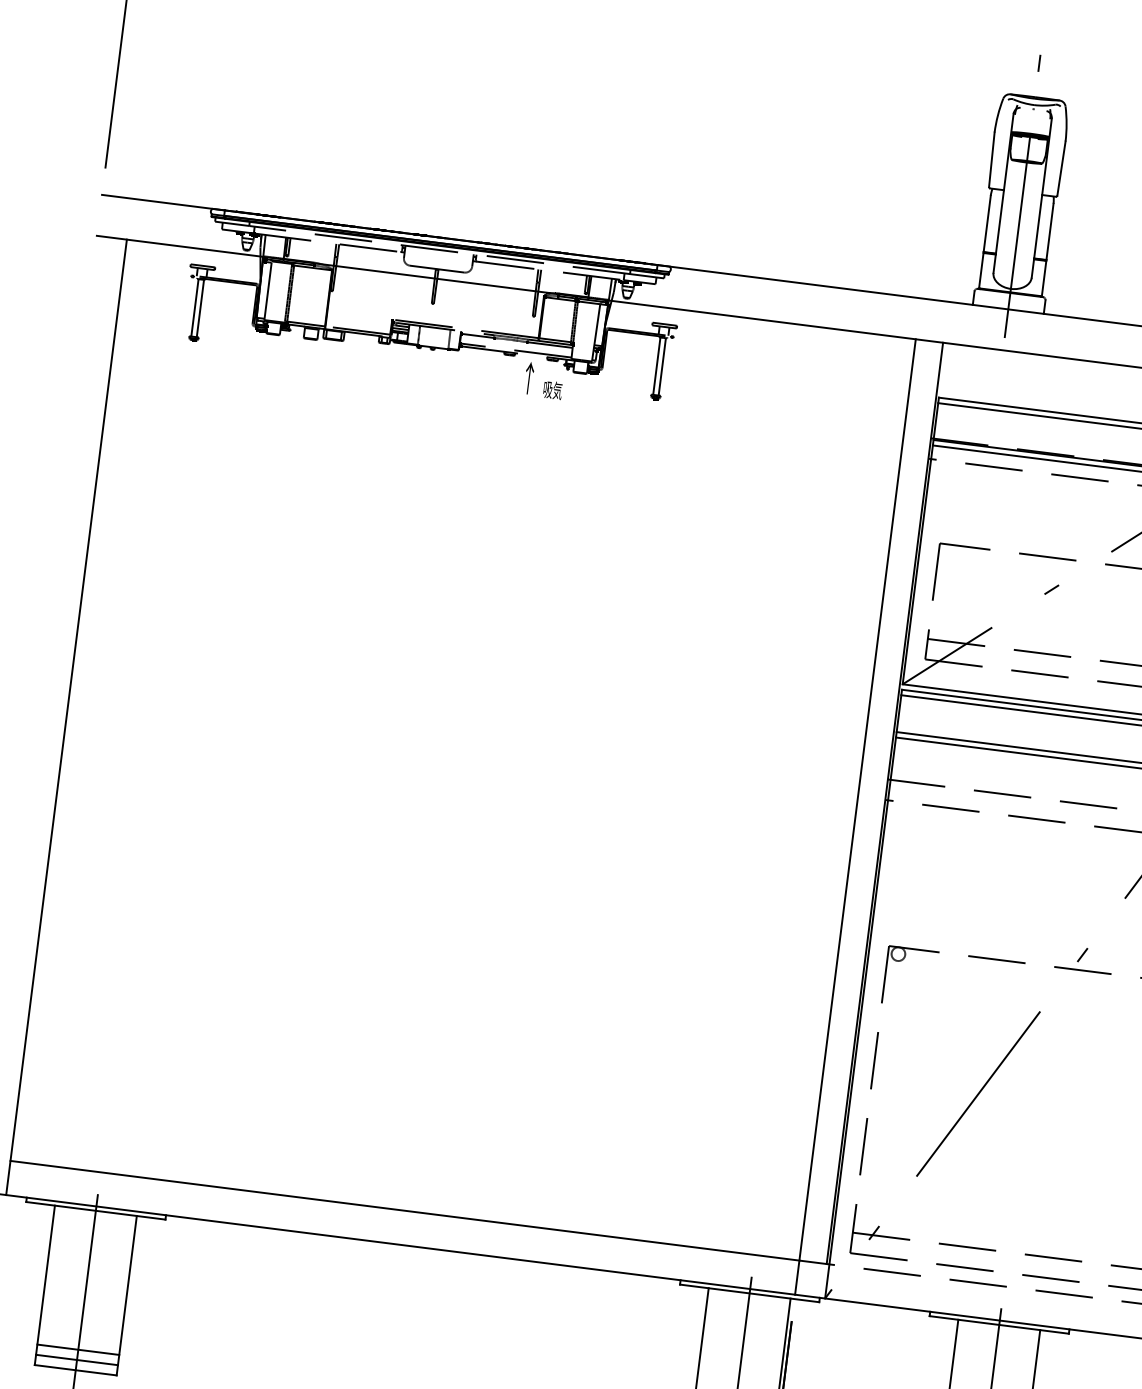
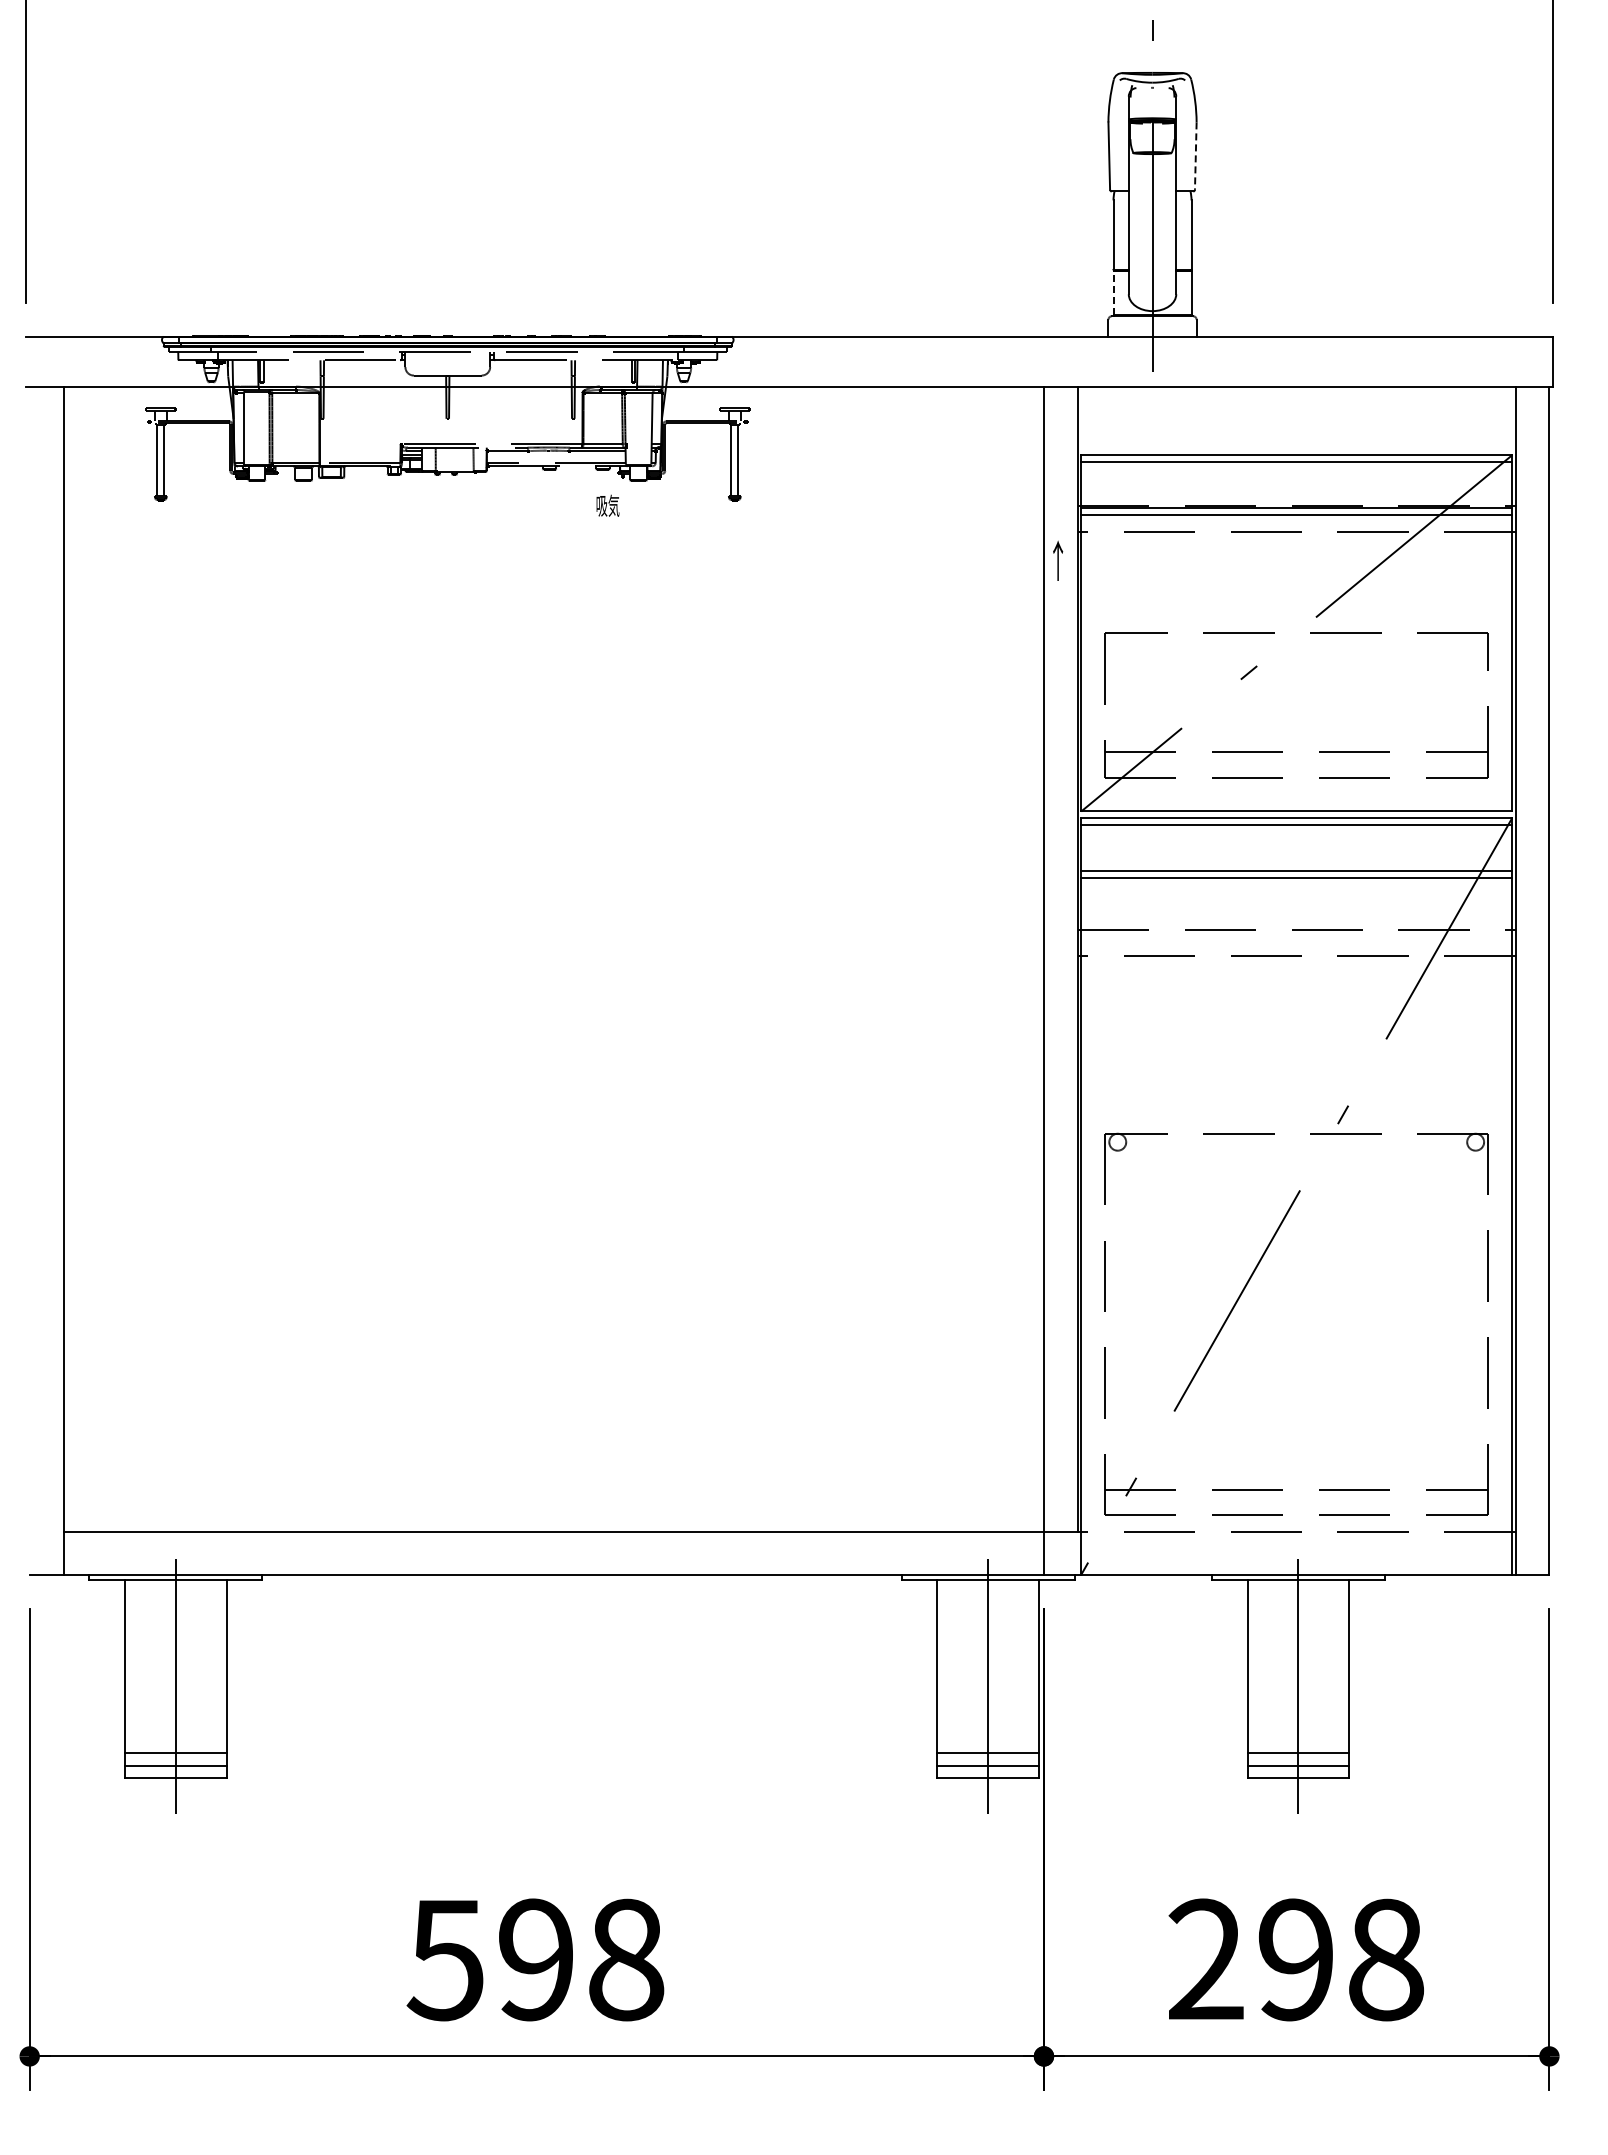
line: (1061, 168) -> (1195, 156), solid -> dashed
line: (981, 270) -> (1113, 293), solid -> dashed
text: (529, 378) -> (1058, 560), moved

